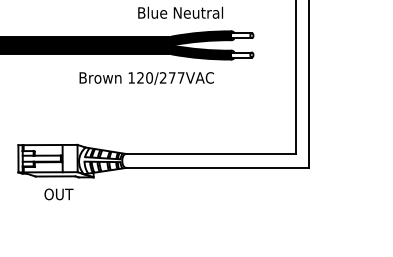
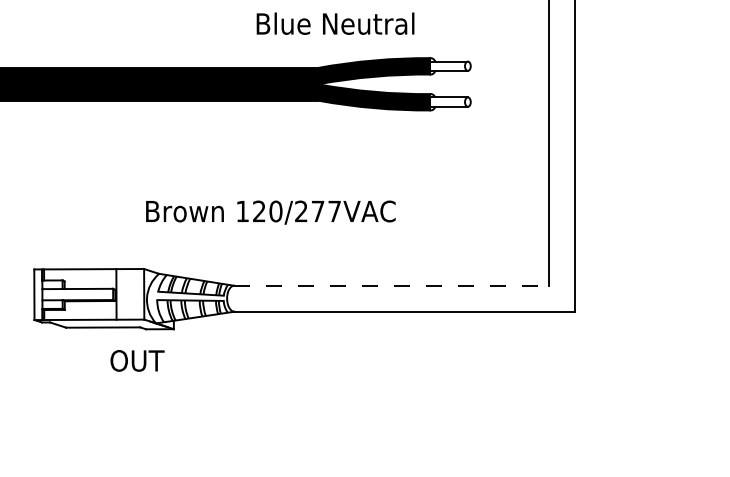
text: (146, 78) -> (270, 212), moved
line: (210, 153) -> (390, 284), solid -> dashed
text: (58, 194) -> (136, 361), moved

